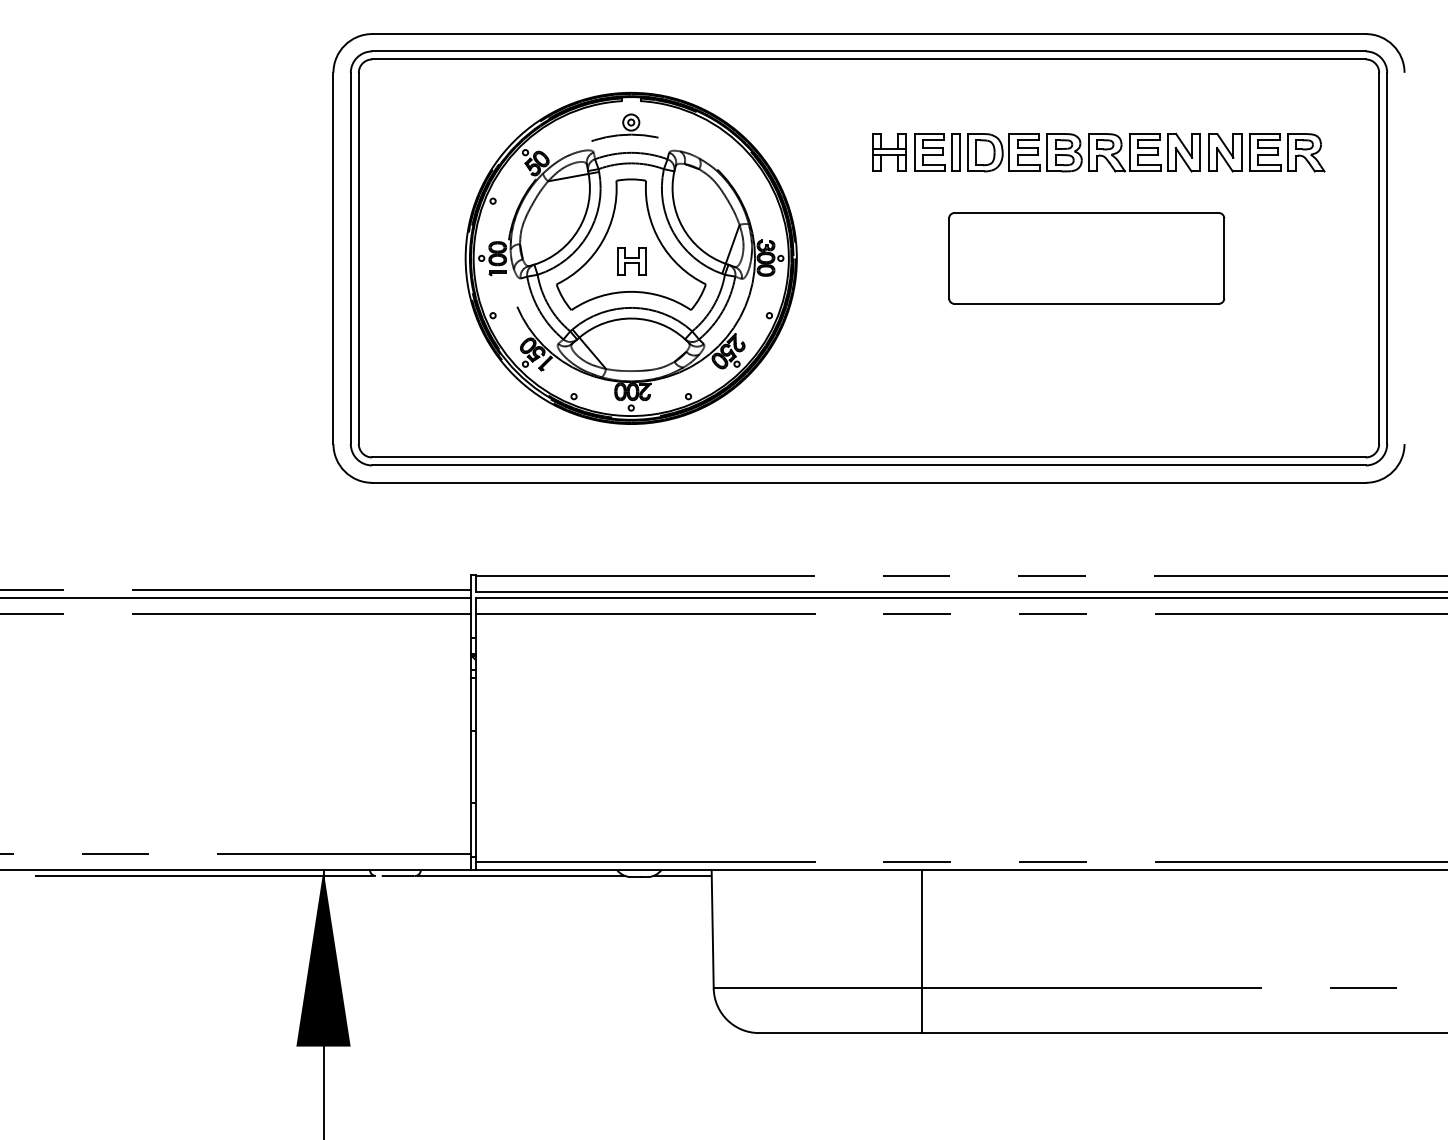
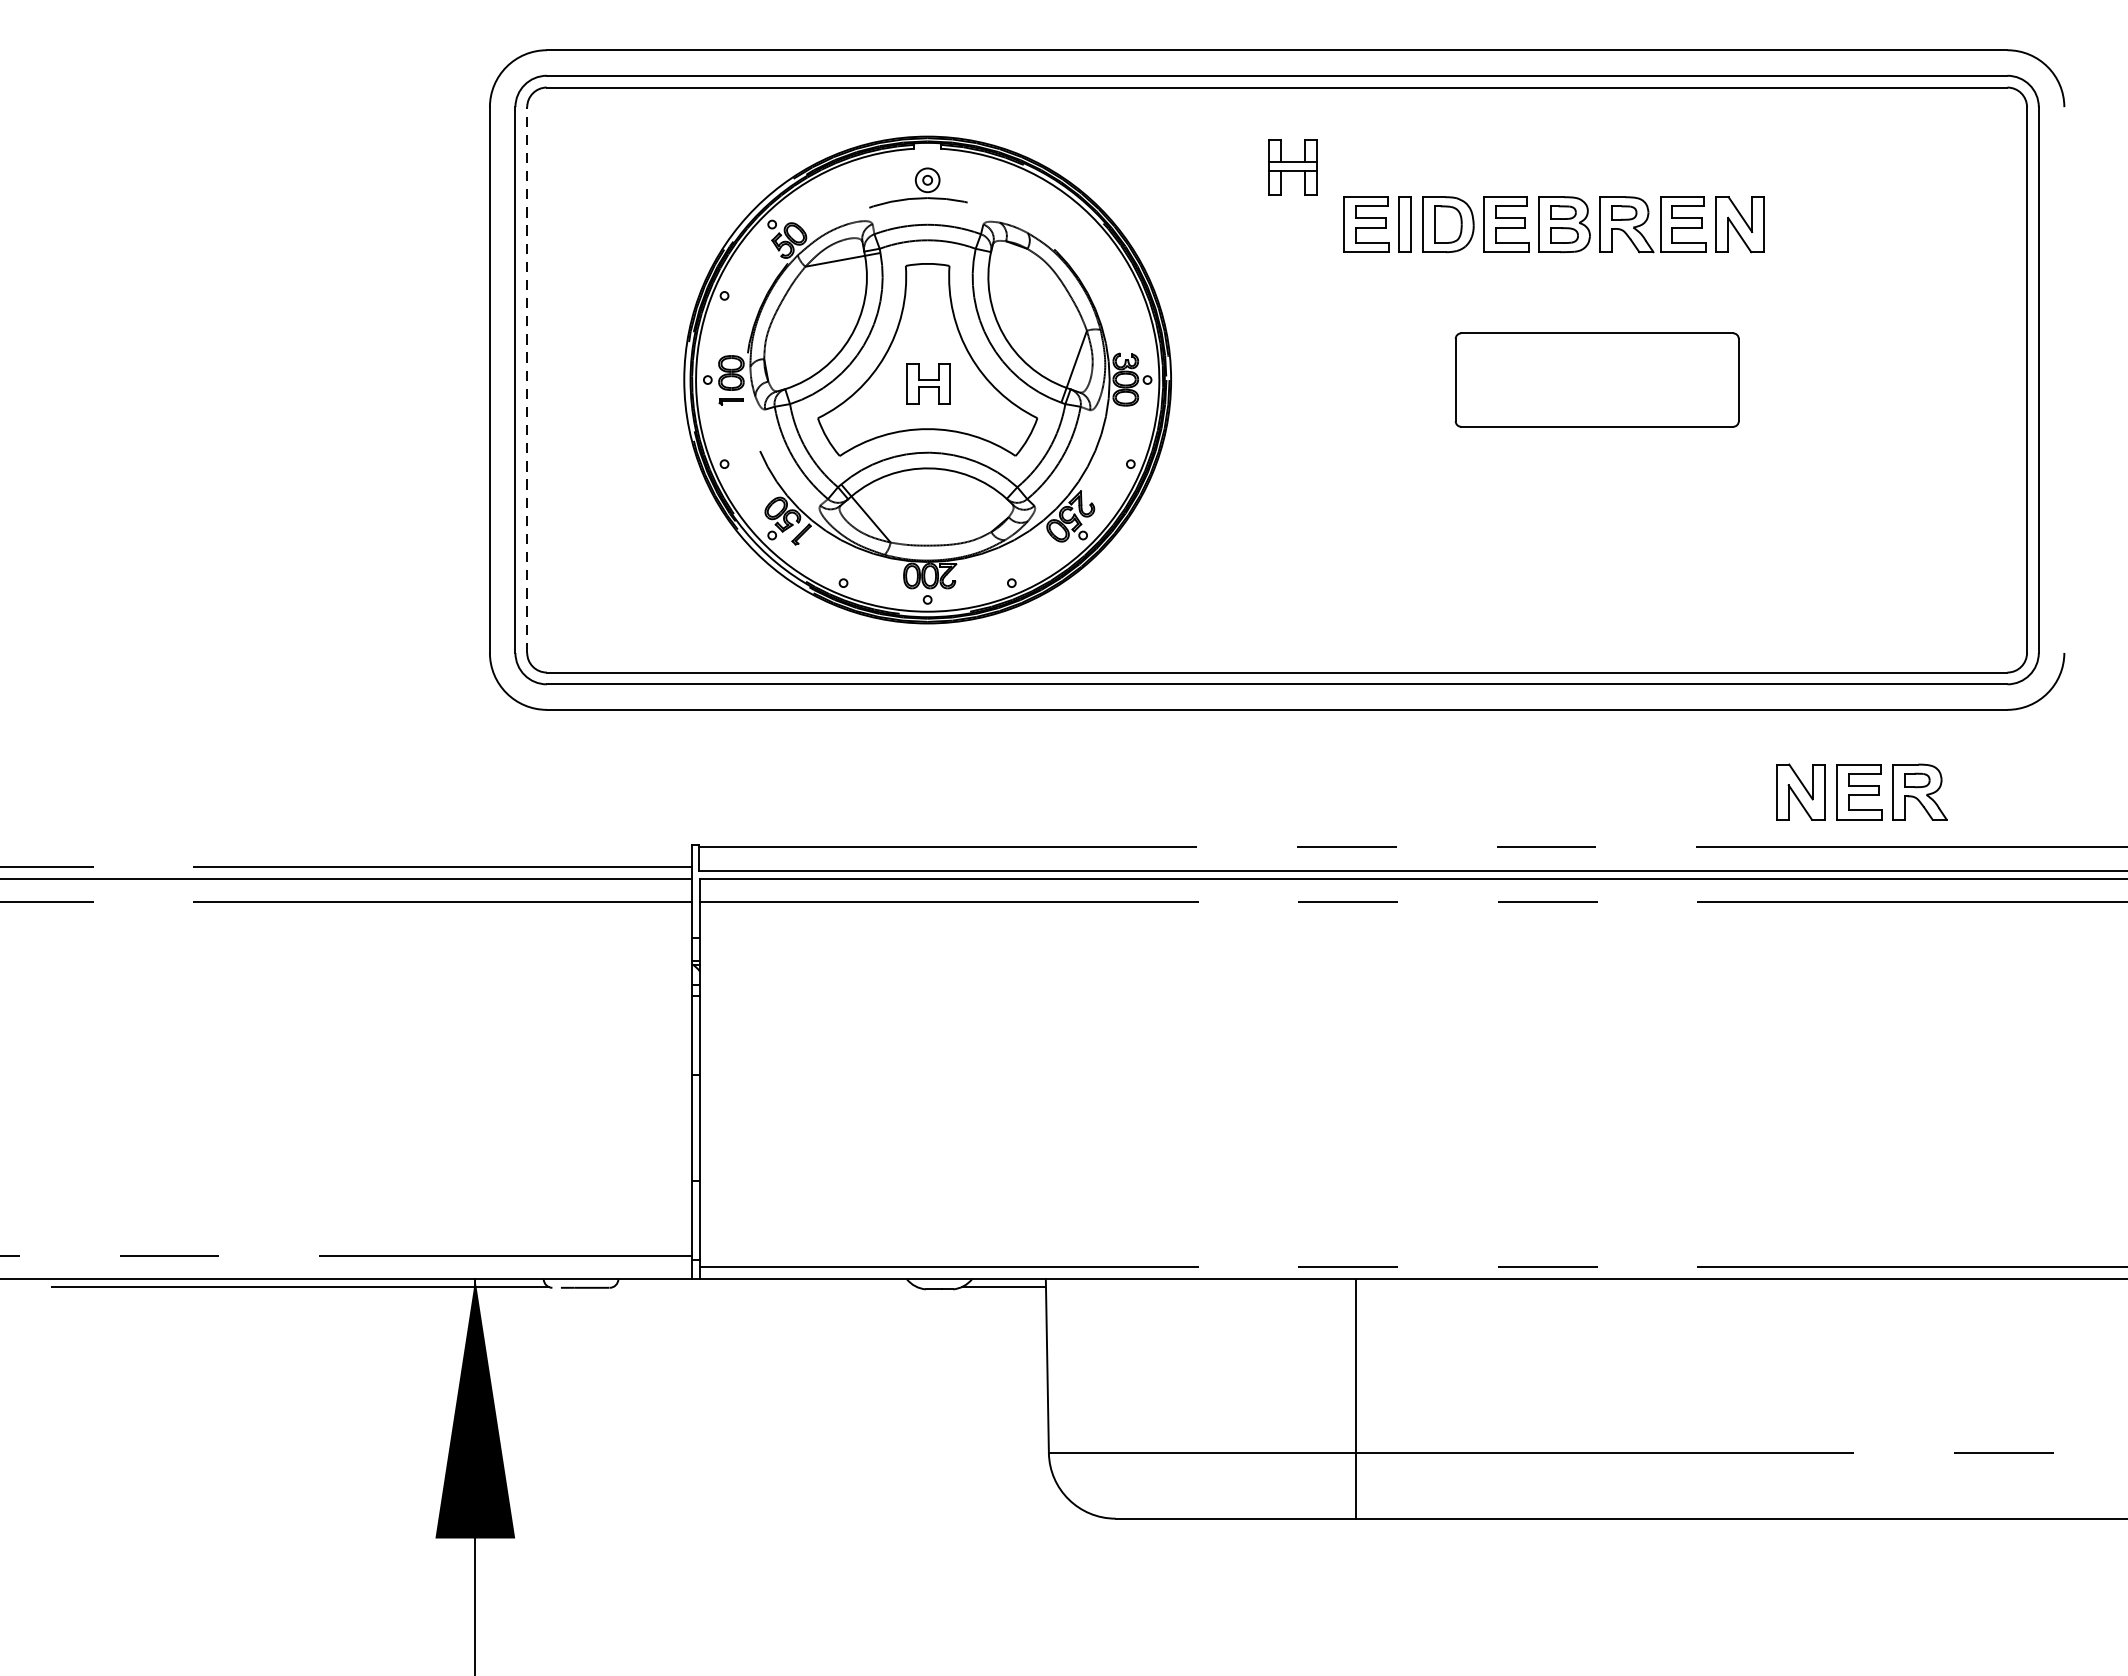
part: (889, 152) -> (1292, 166), moved
part: (1266, 152) -> (1861, 791), moved
line: (358, 258) -> (526, 380), solid -> dashed
part: (1086, 258) -> (1596, 380), size x0.7
line: (520, 875) -> (764, 1287), removed

